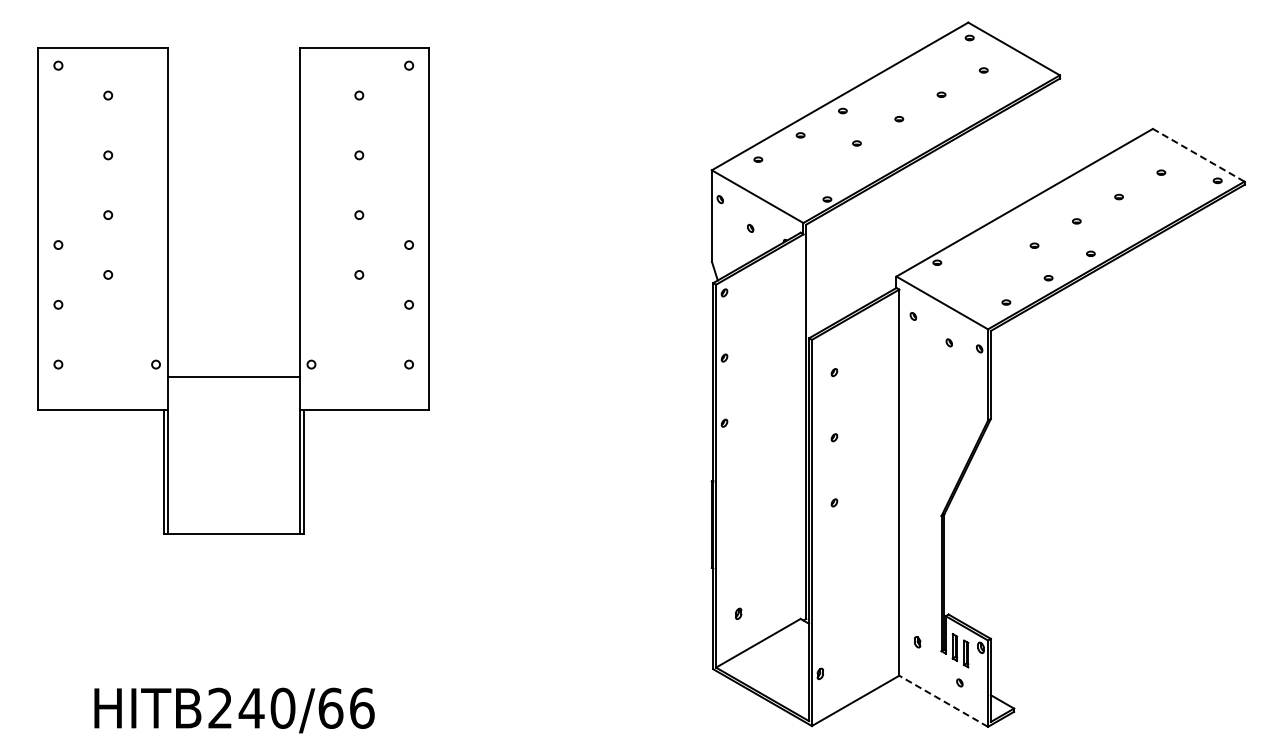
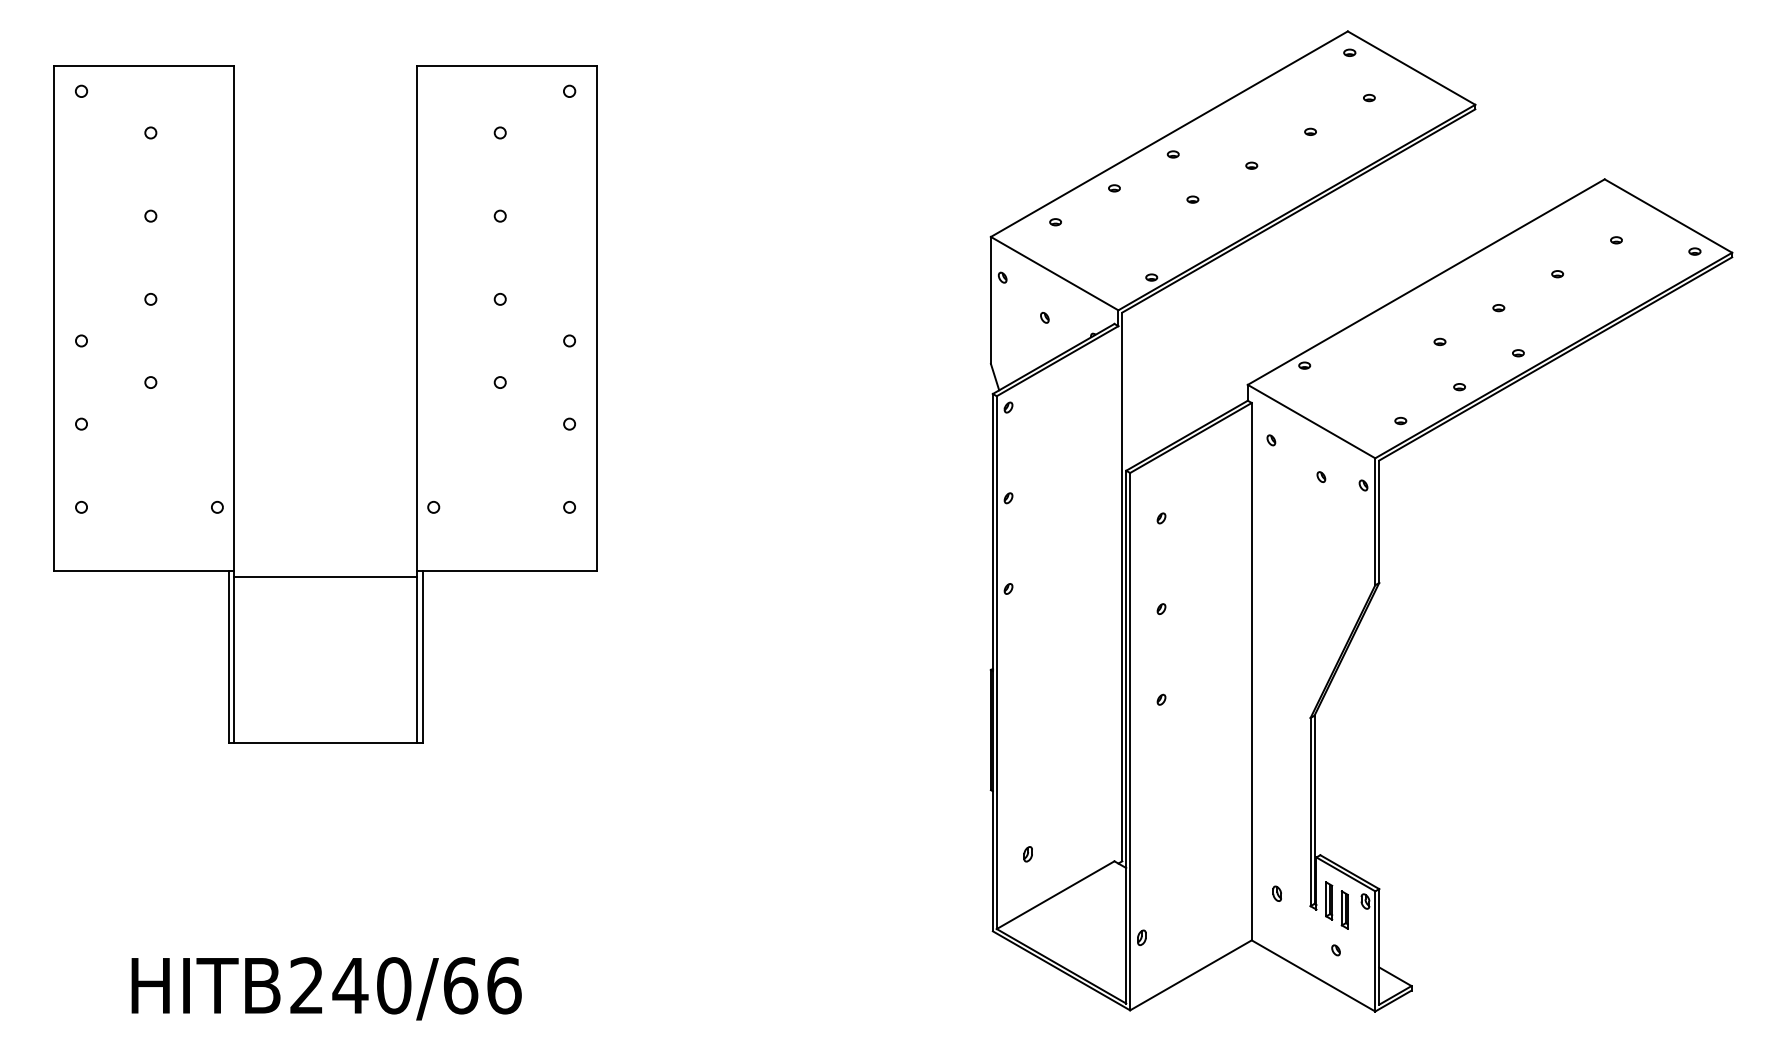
line: (1198, 155) -> (1668, 216), dashed -> solid
line: (233, 377) -> (325, 576), moved
line: (943, 701) -> (1313, 976), dashed -> solid

